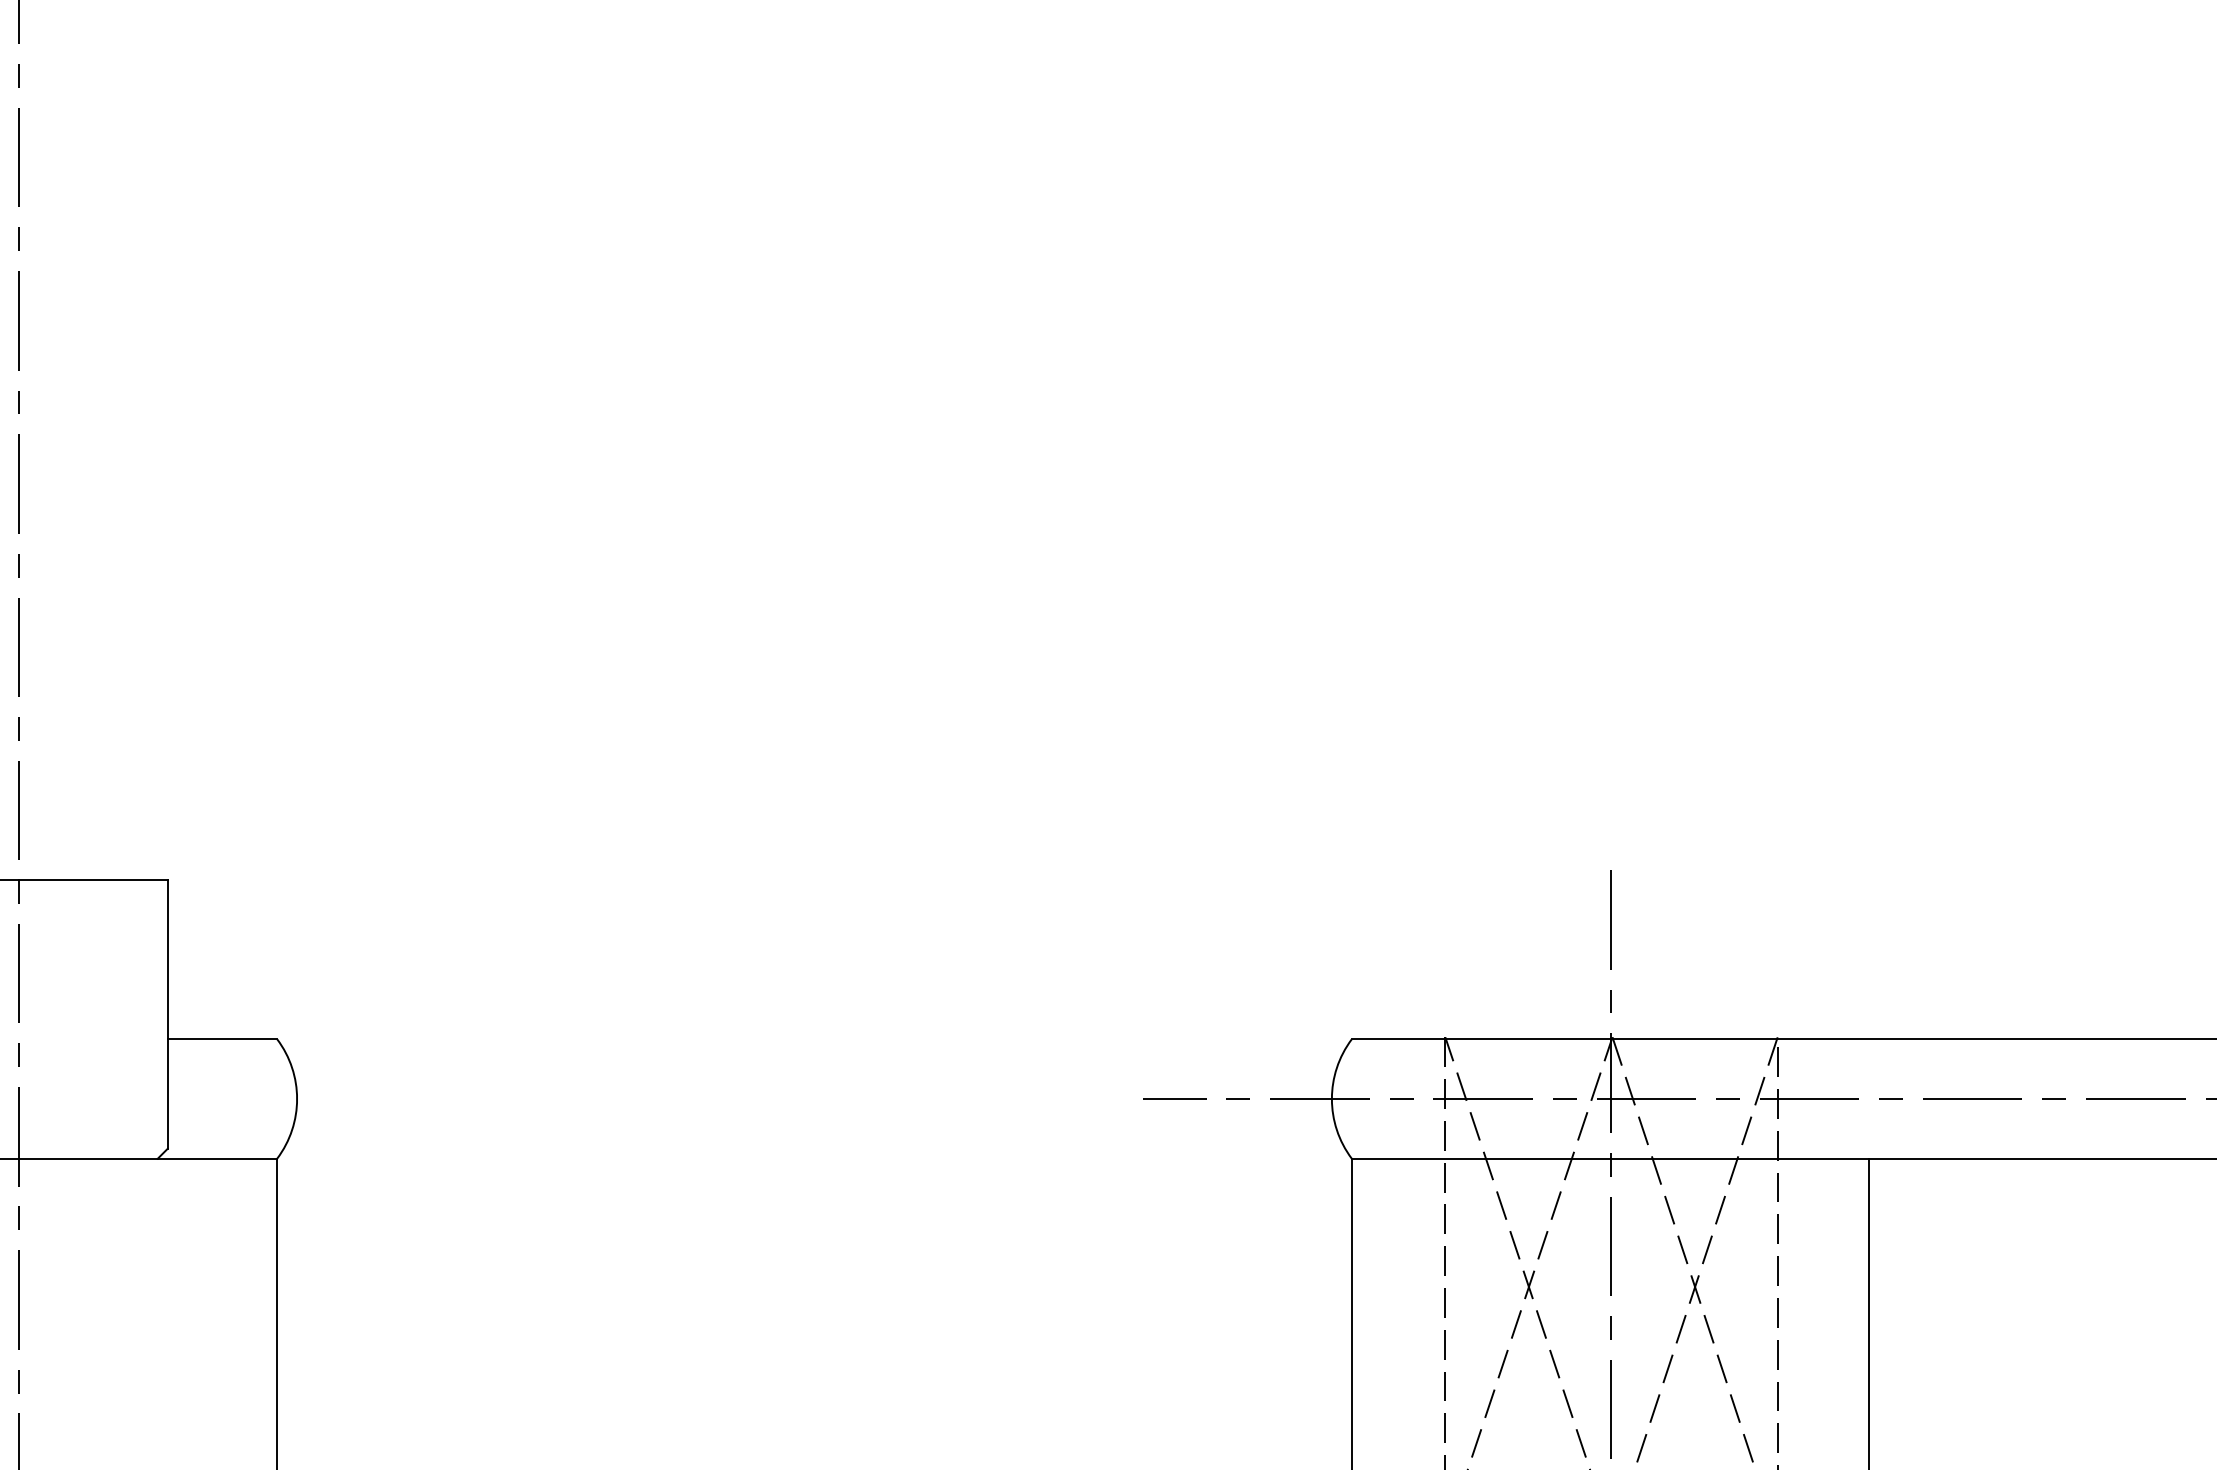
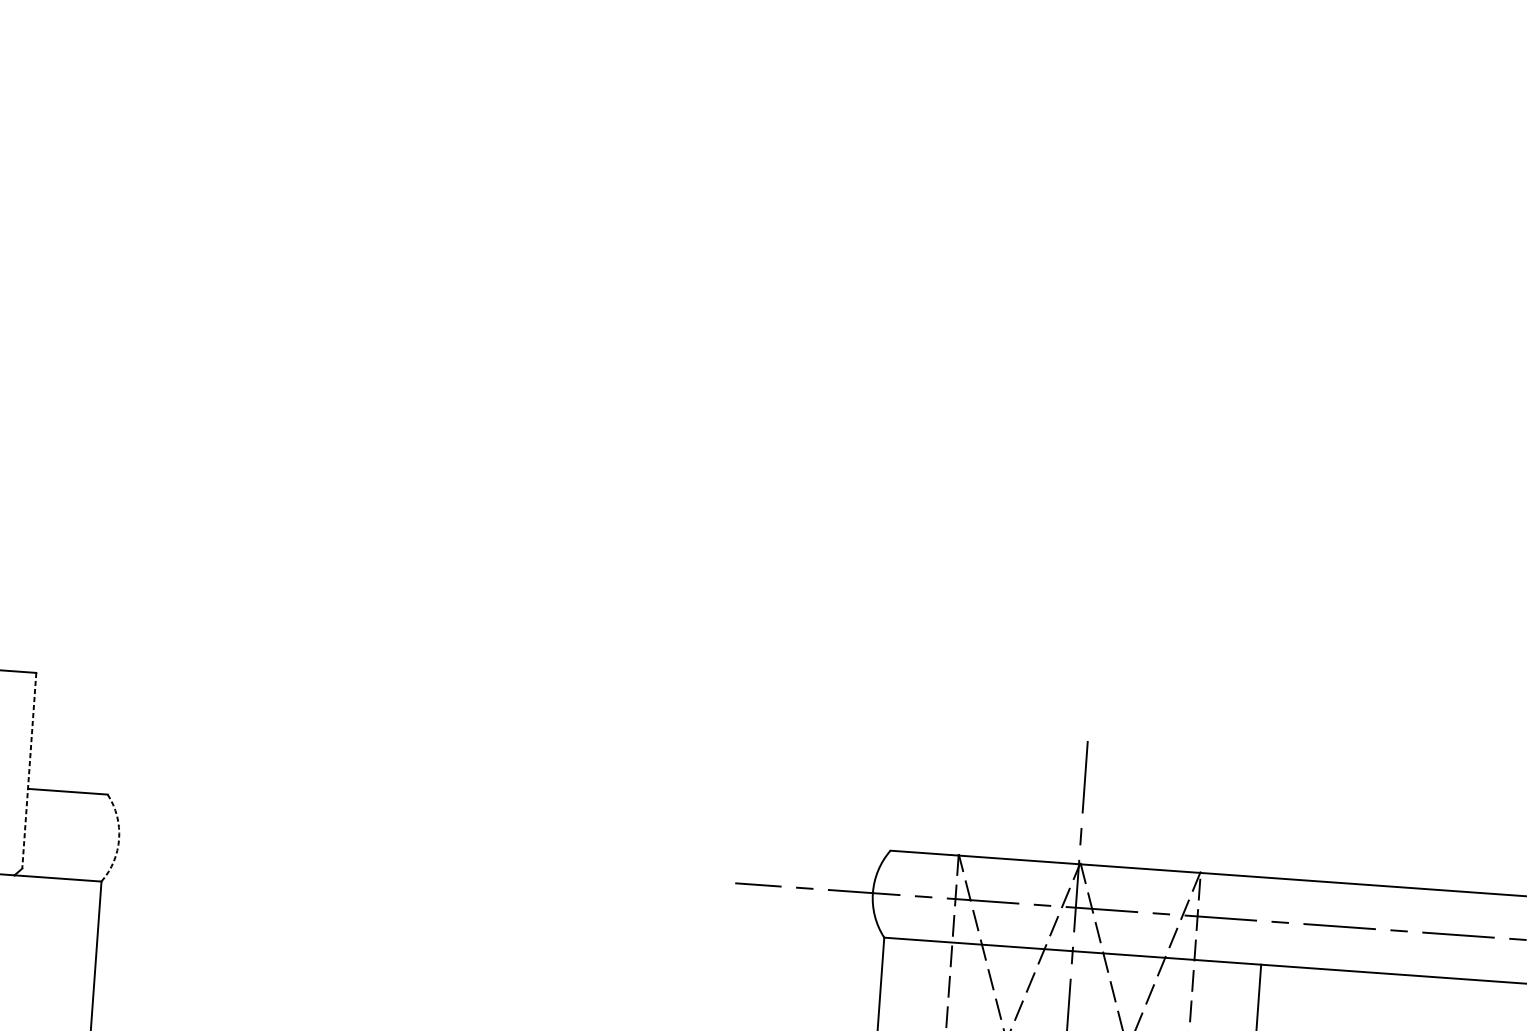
line: (167, 1014) -> (29, 770), solid -> dashed
arc: (297, 1099) -> (119, 839), solid -> dashed

